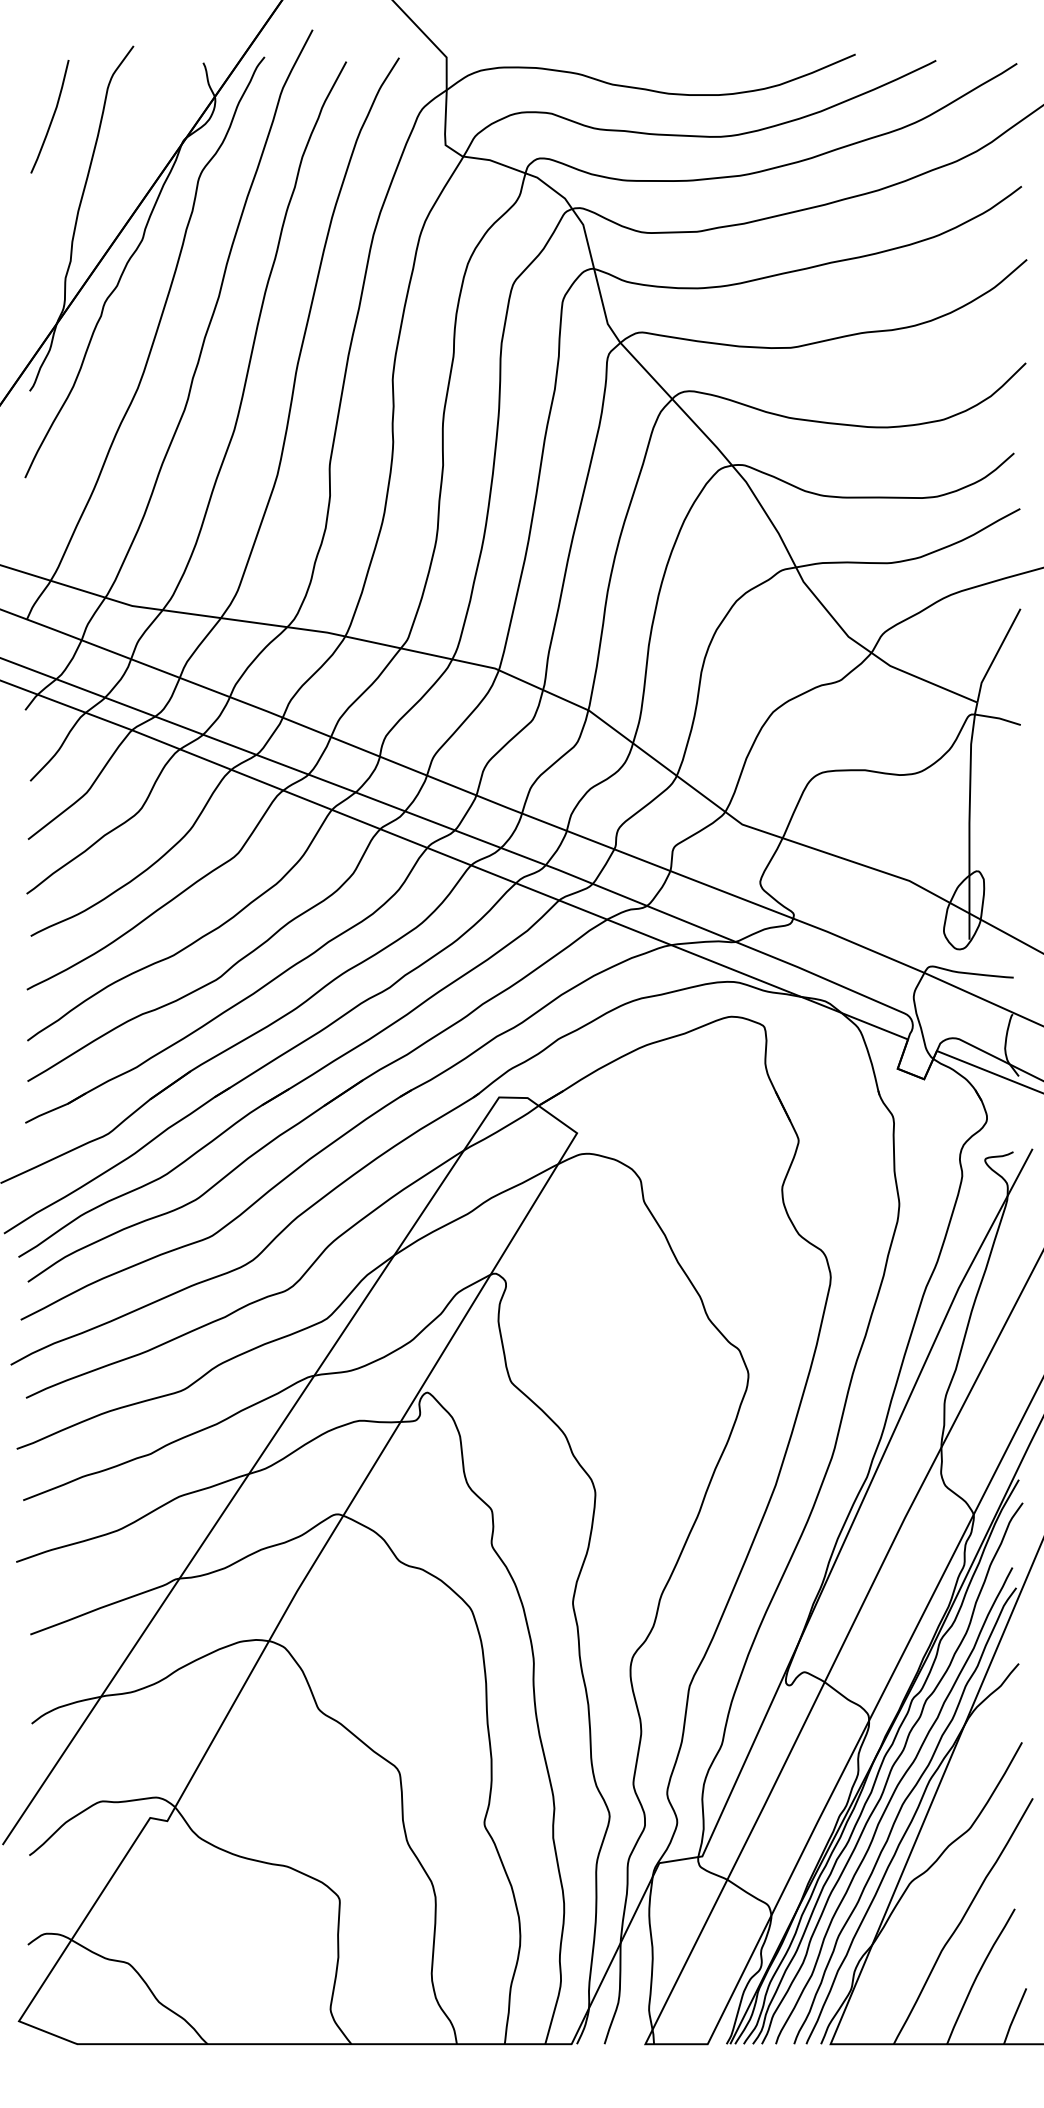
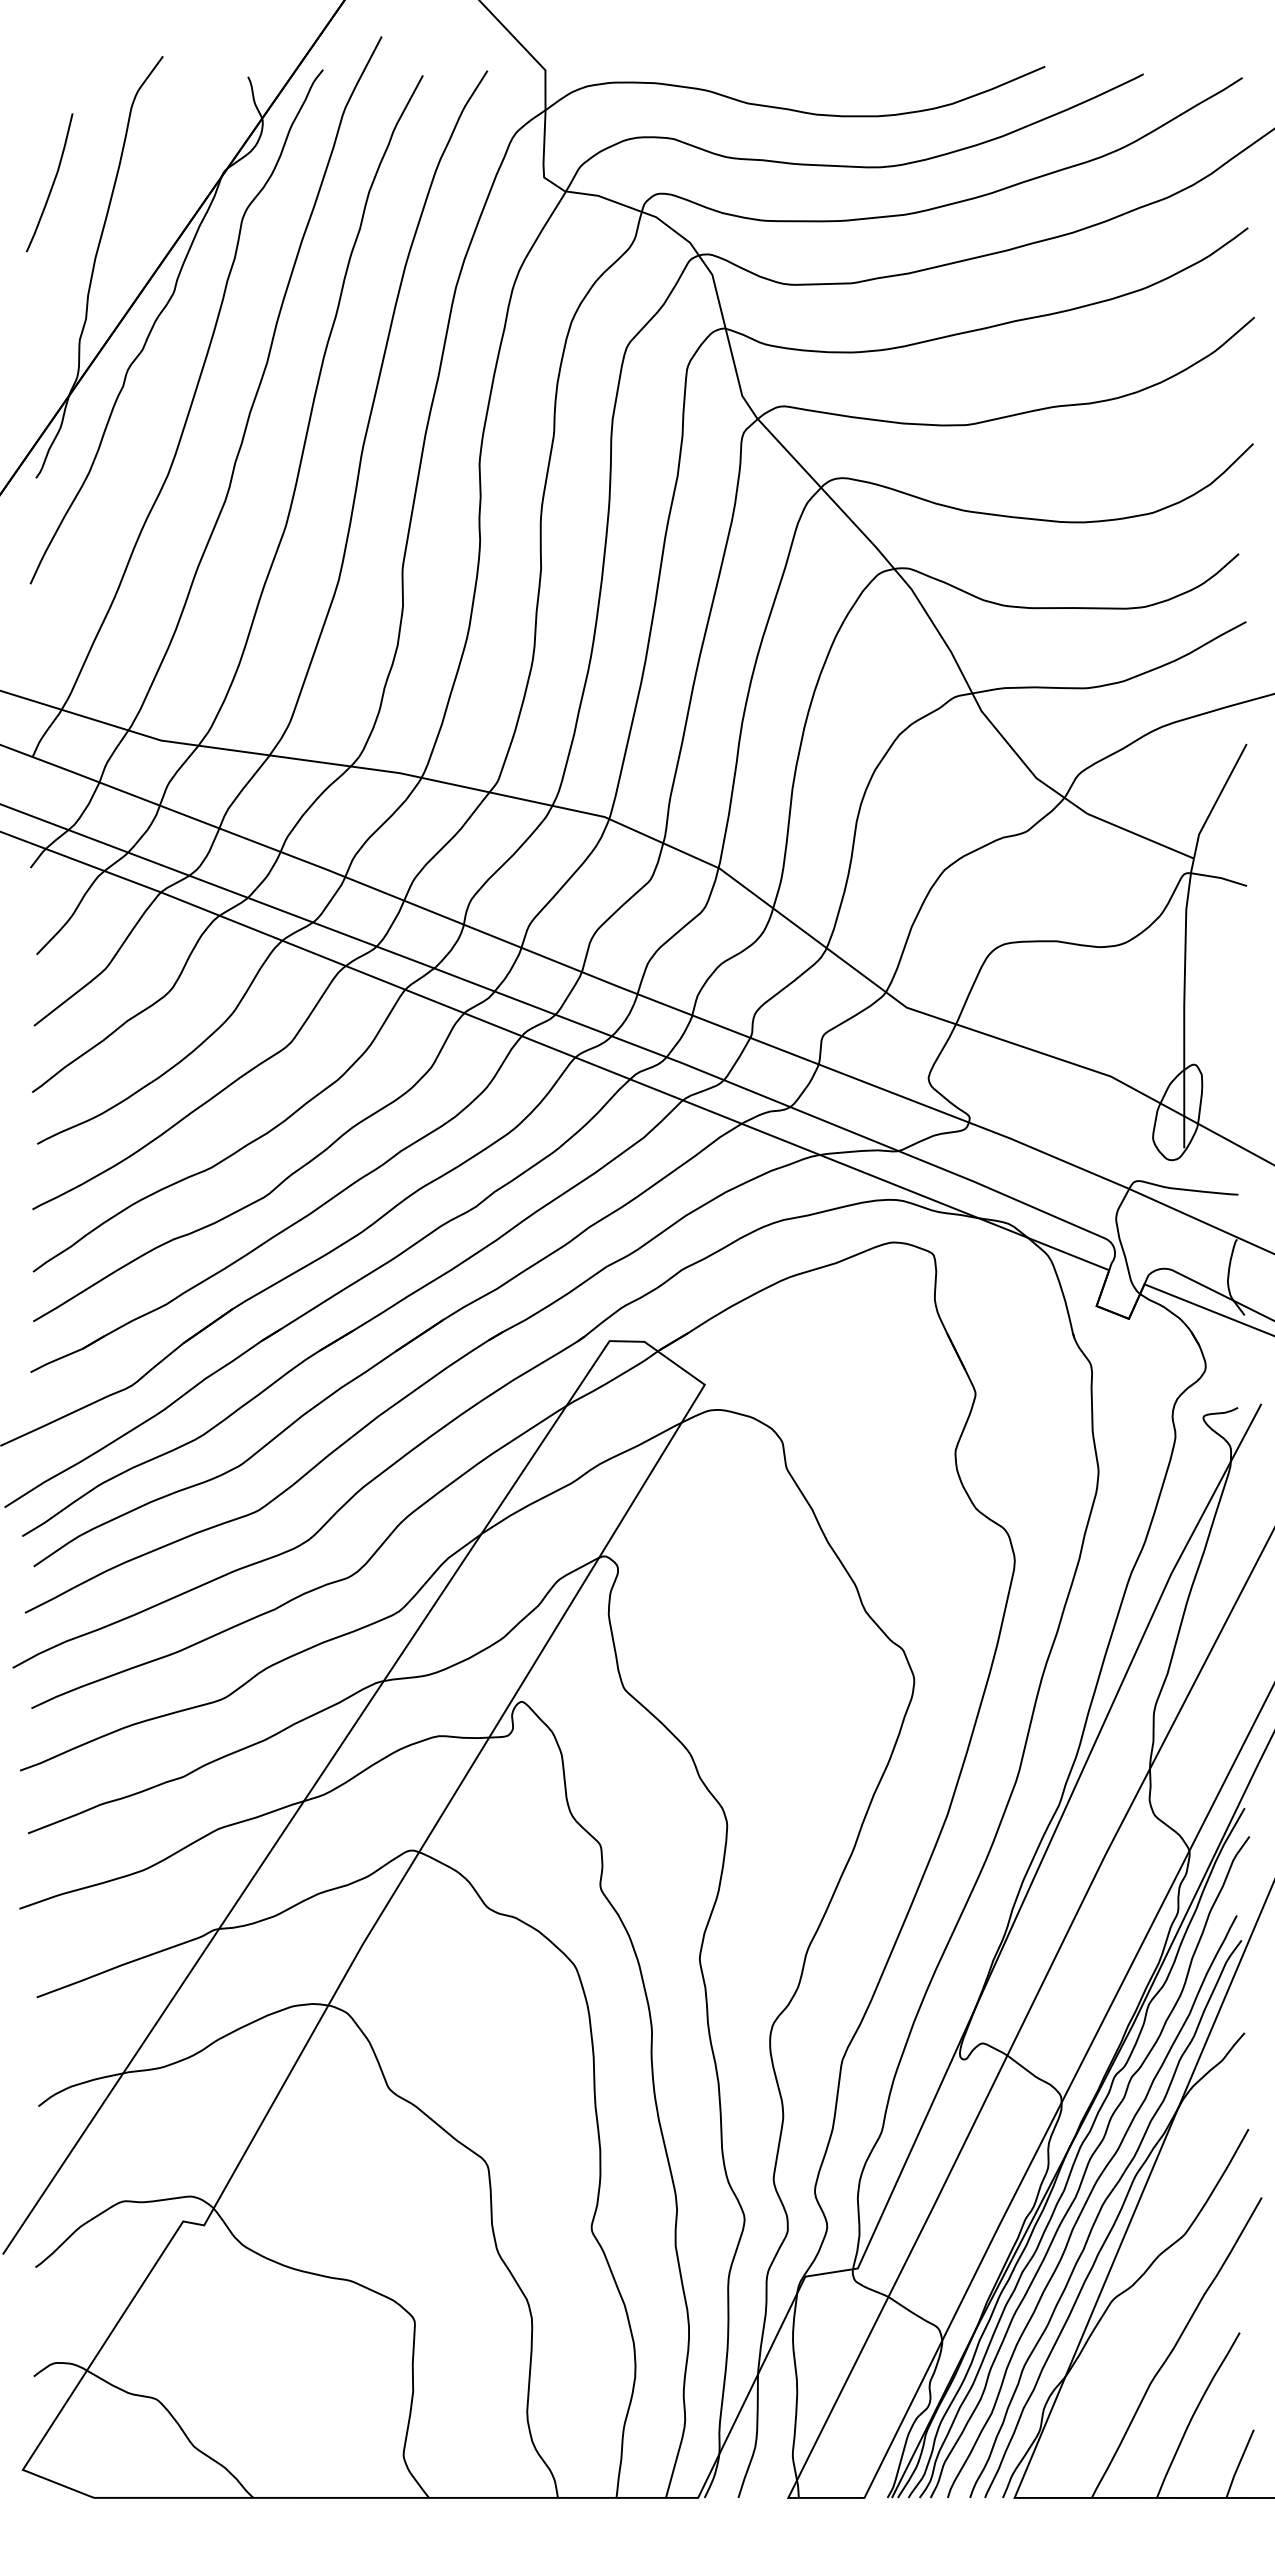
curve: (52, 116) -> (52, 182), moved

